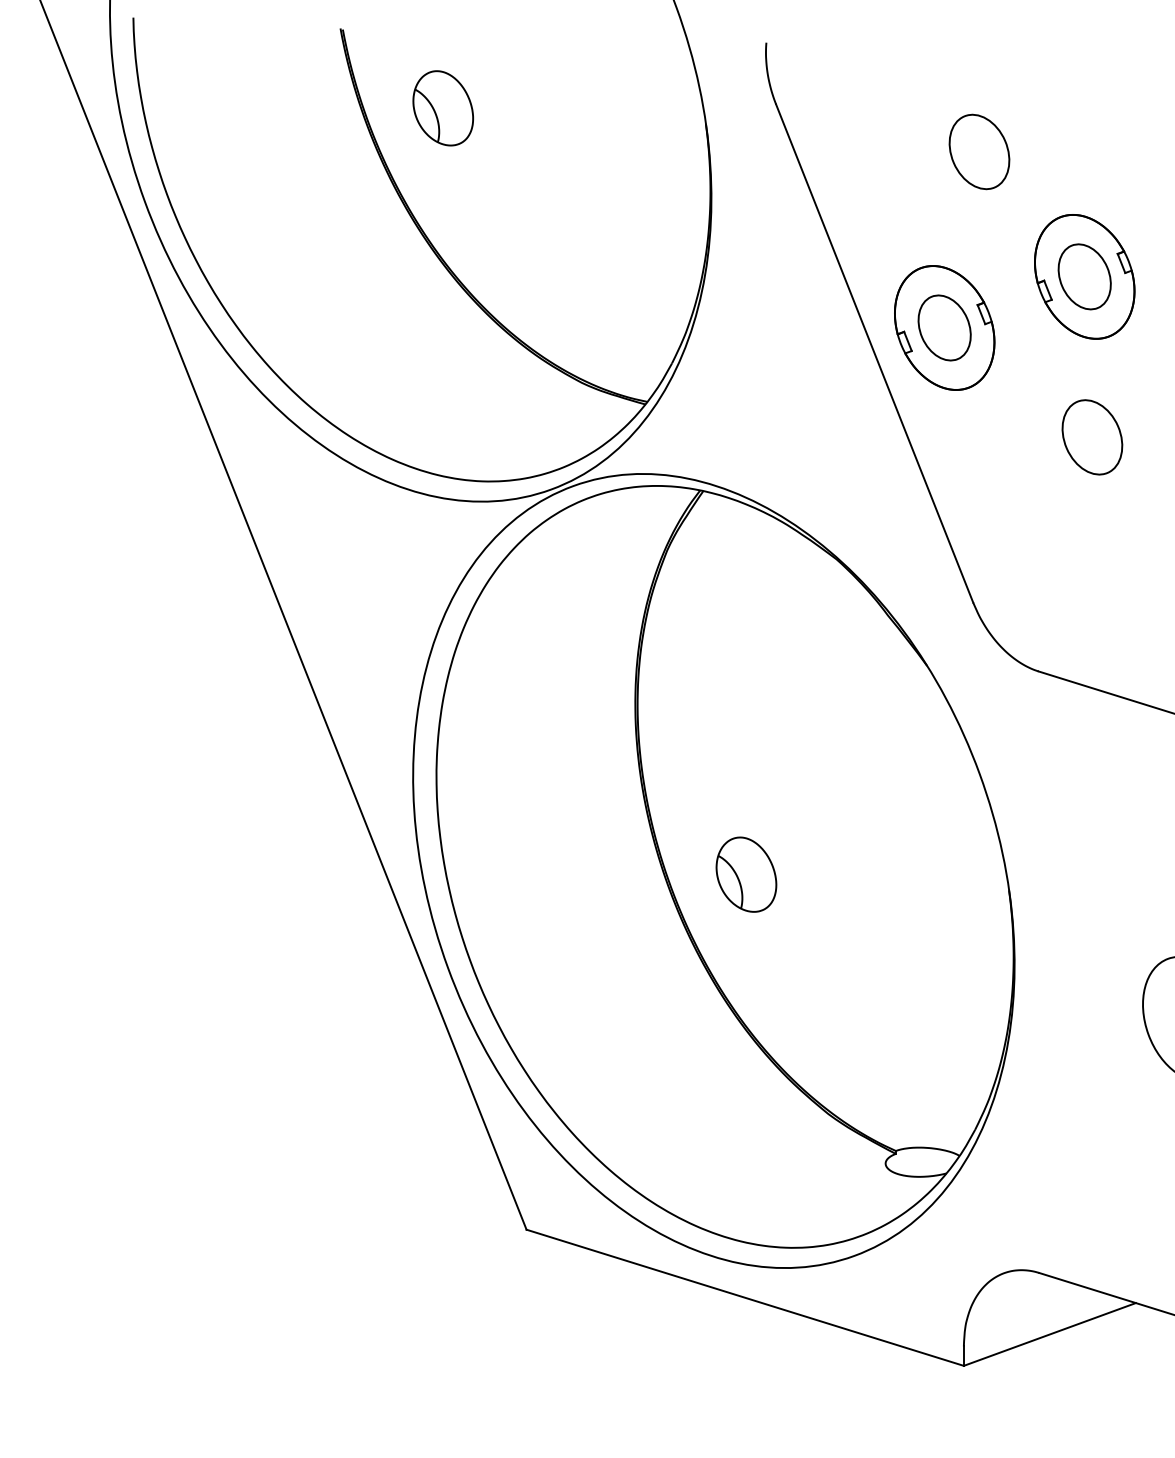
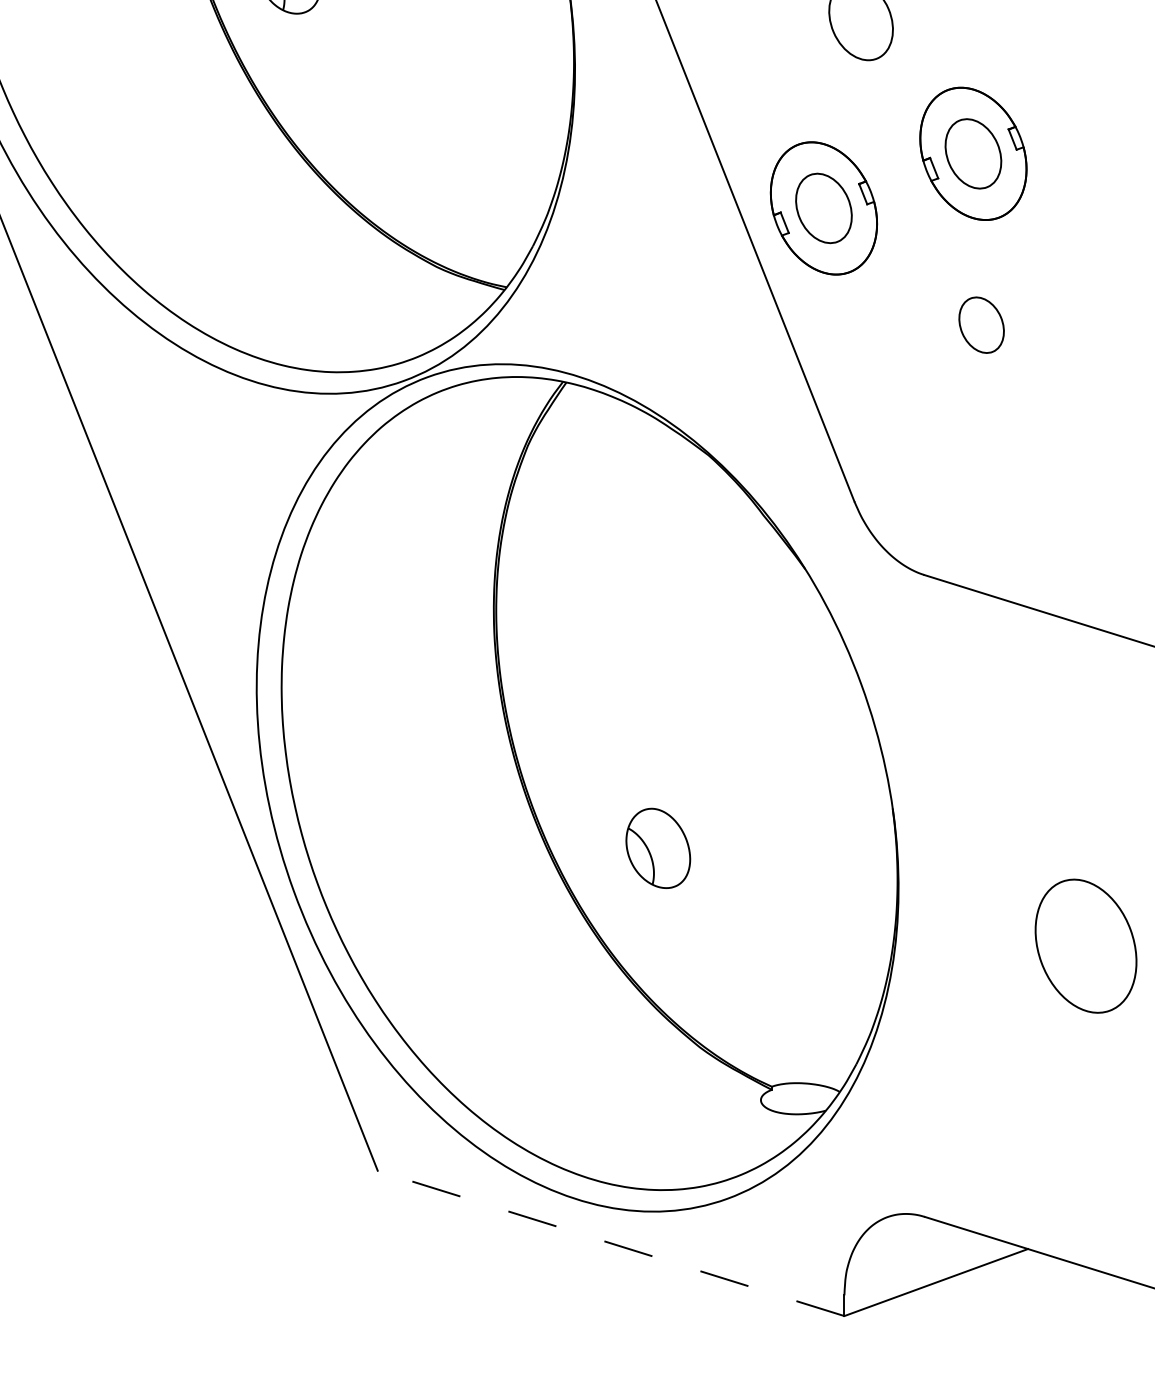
part: (1092, 437) -> (981, 325), size x0.7
part: (746, 874) -> (658, 848), moved
line: (745, 1297) -> (611, 1243), solid -> dashed

